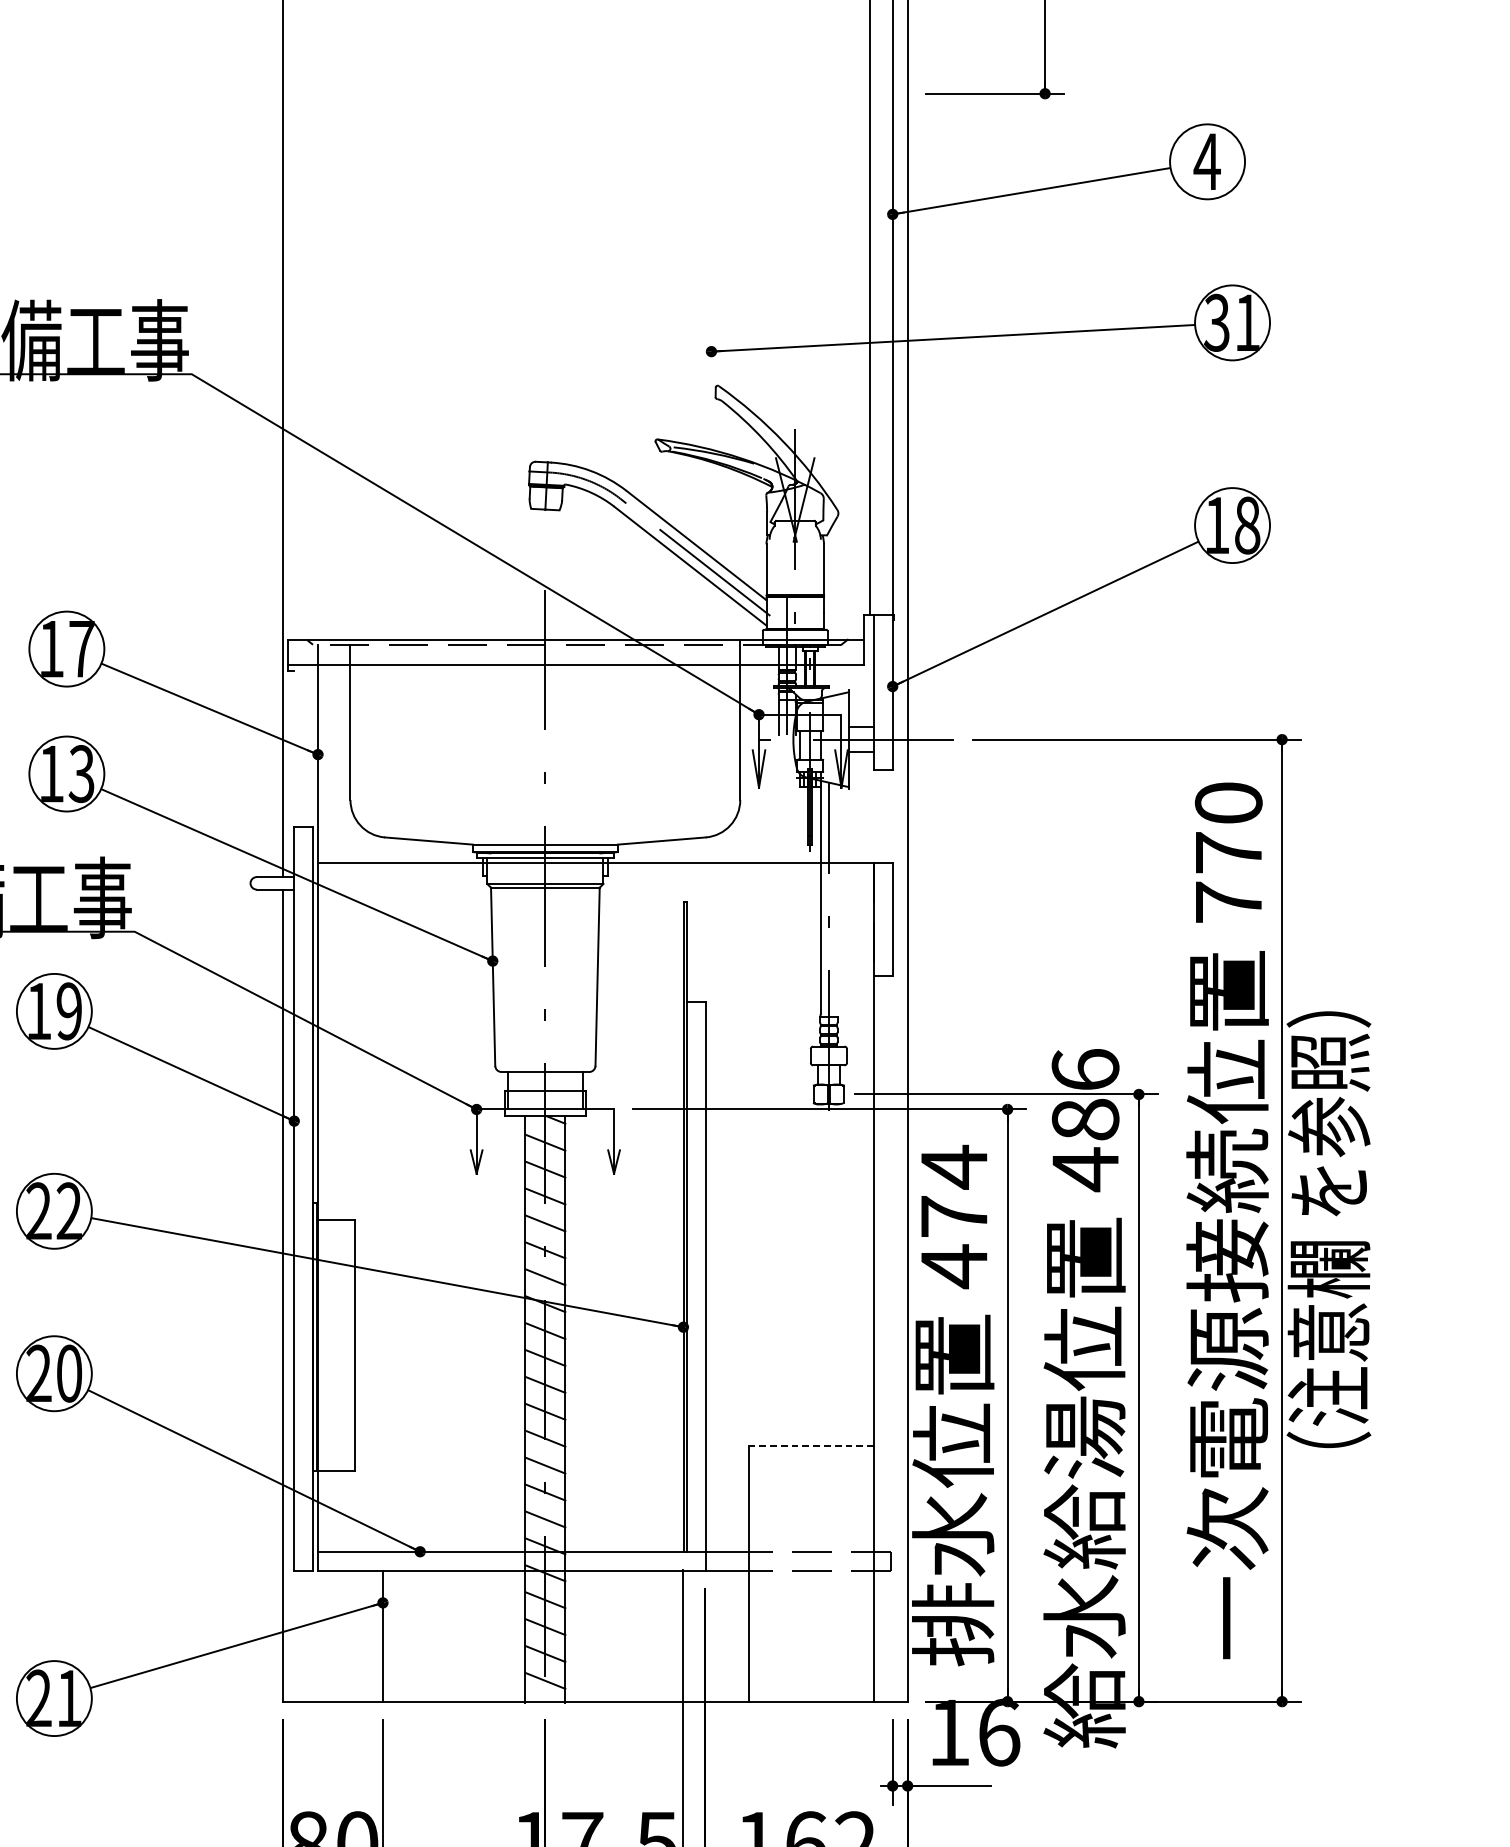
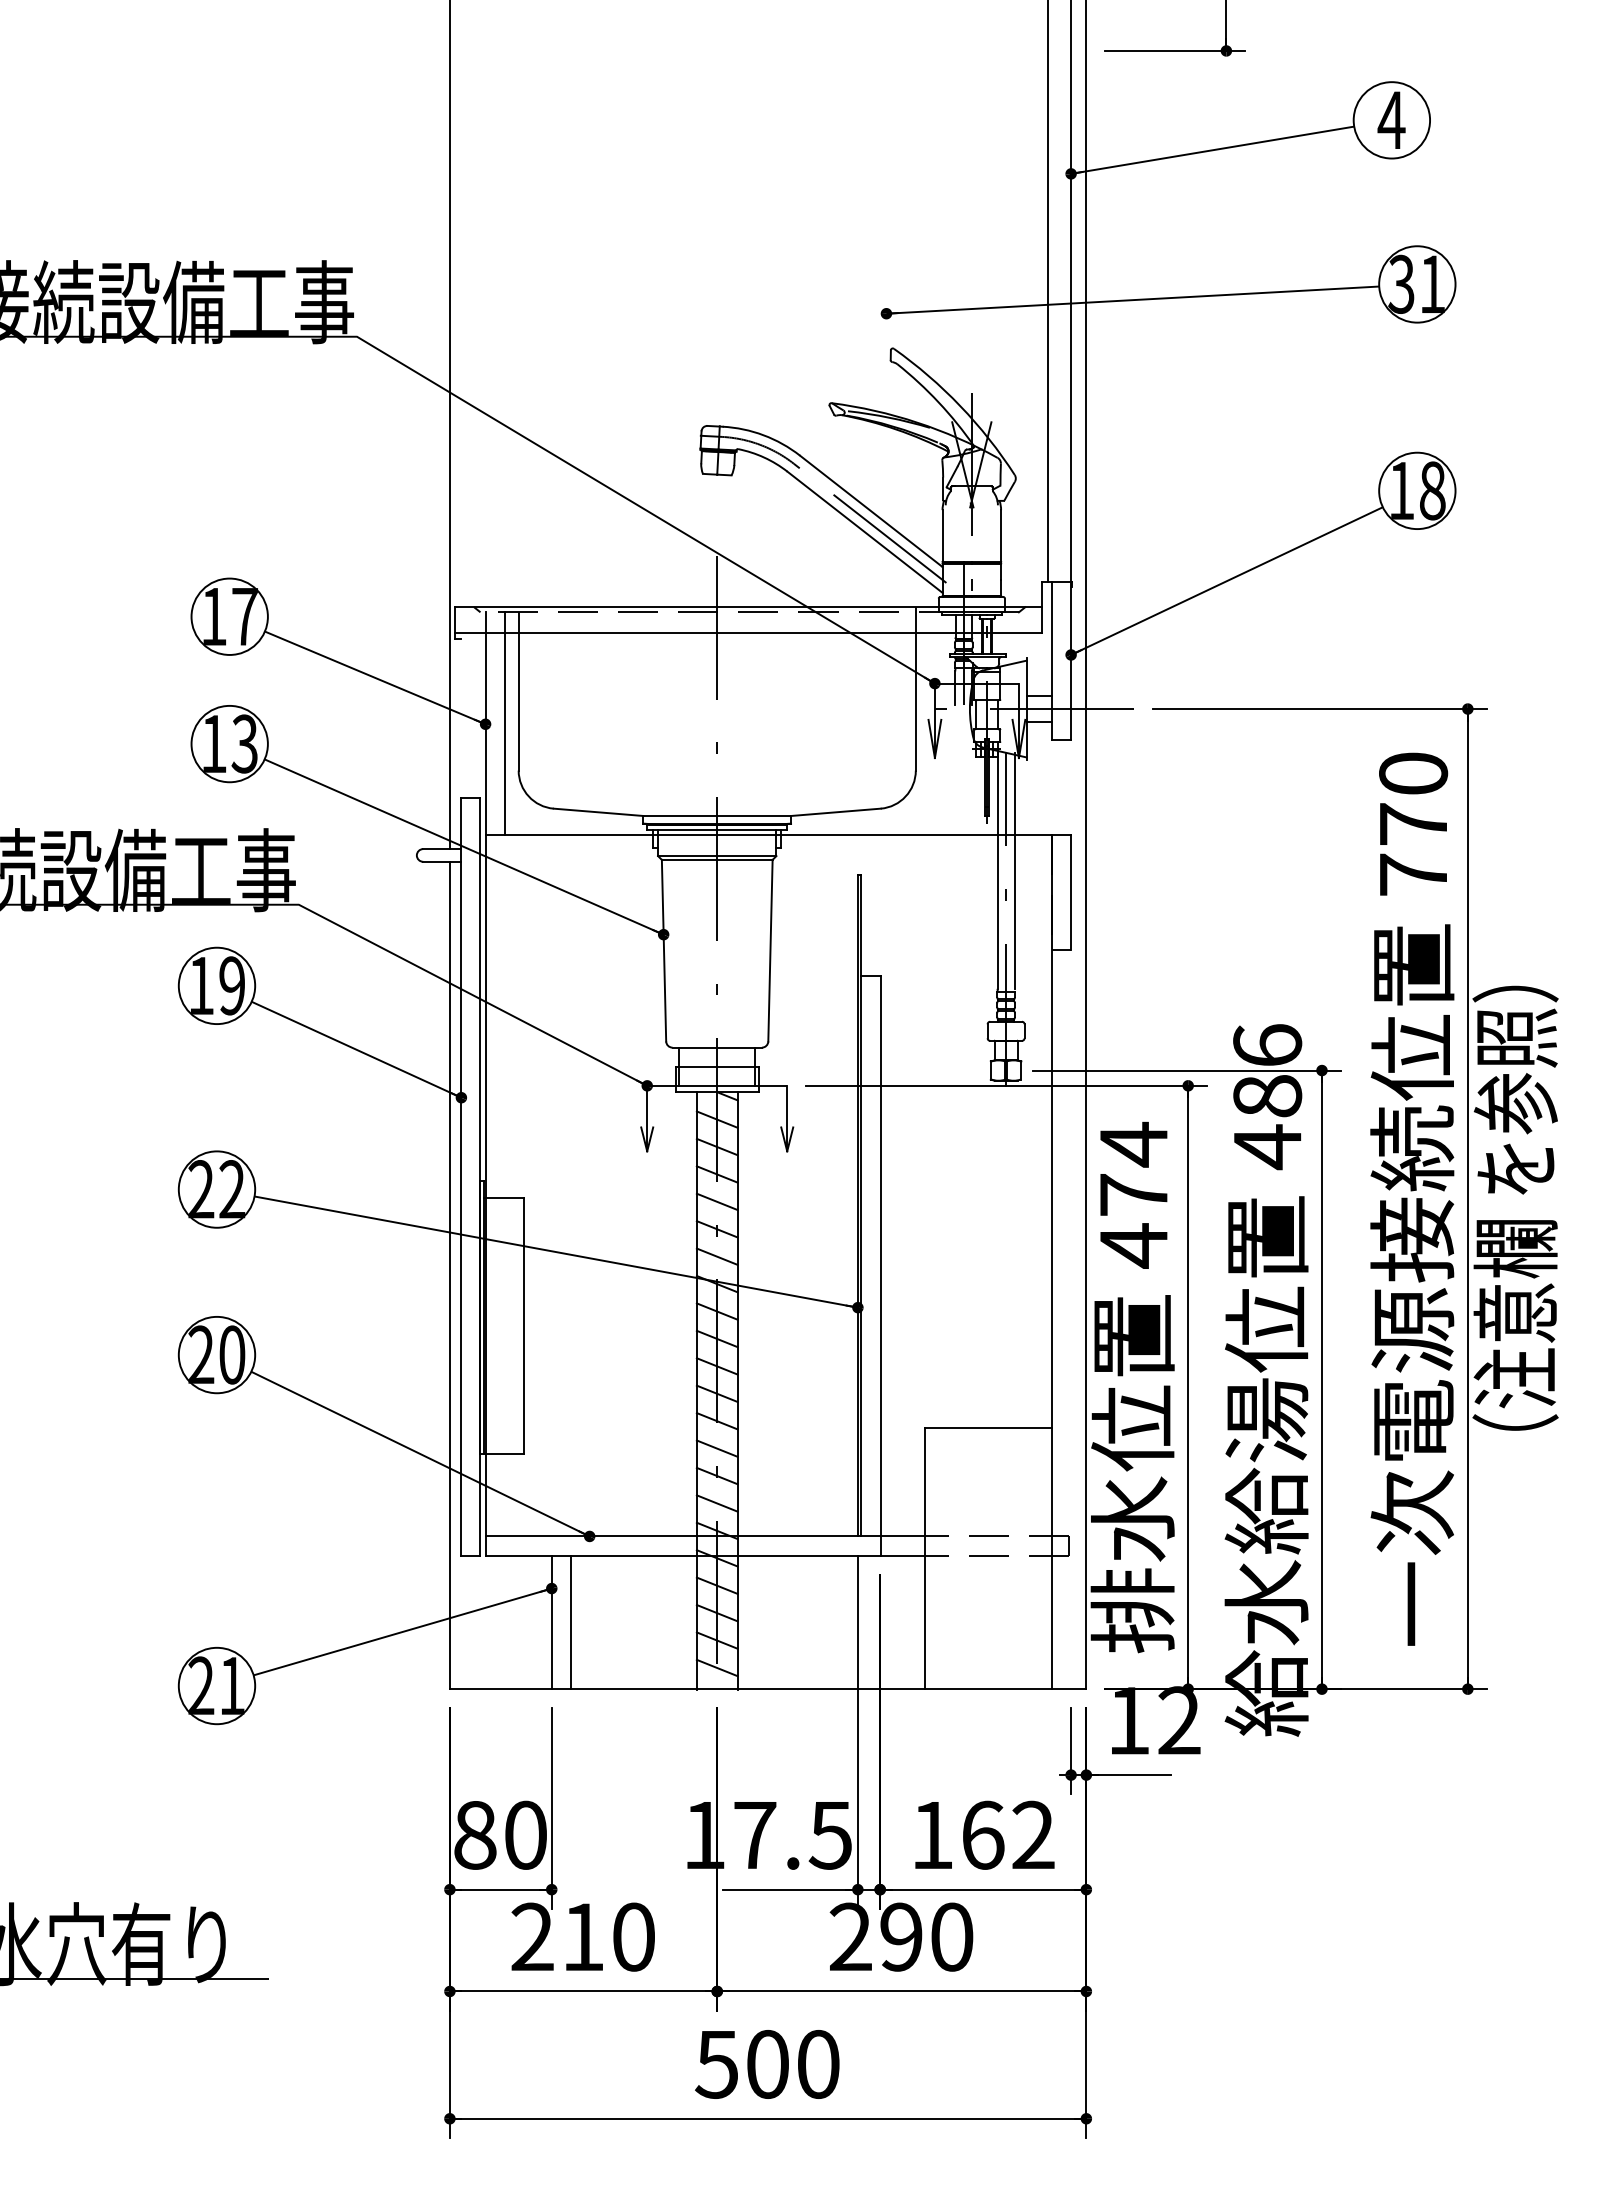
line: (336, 753) -> (504, 723), added
line: (837, 898) -> (1014, 870), added
line: (811, 1445) -> (988, 1428), dashed -> solid
line: (401, 1636) -> (570, 1622), added
text: (999, 1732) -> (1179, 1720), 16 -> 12

